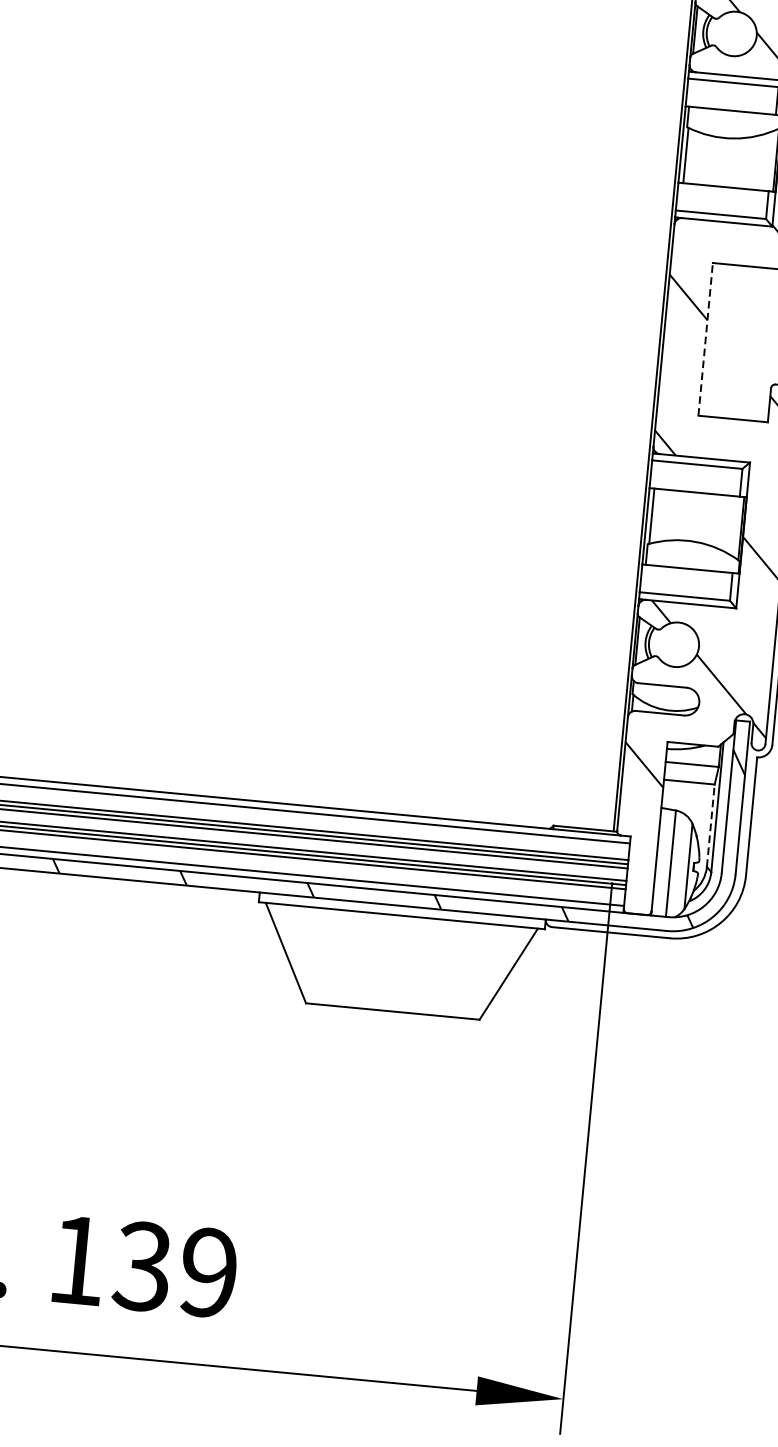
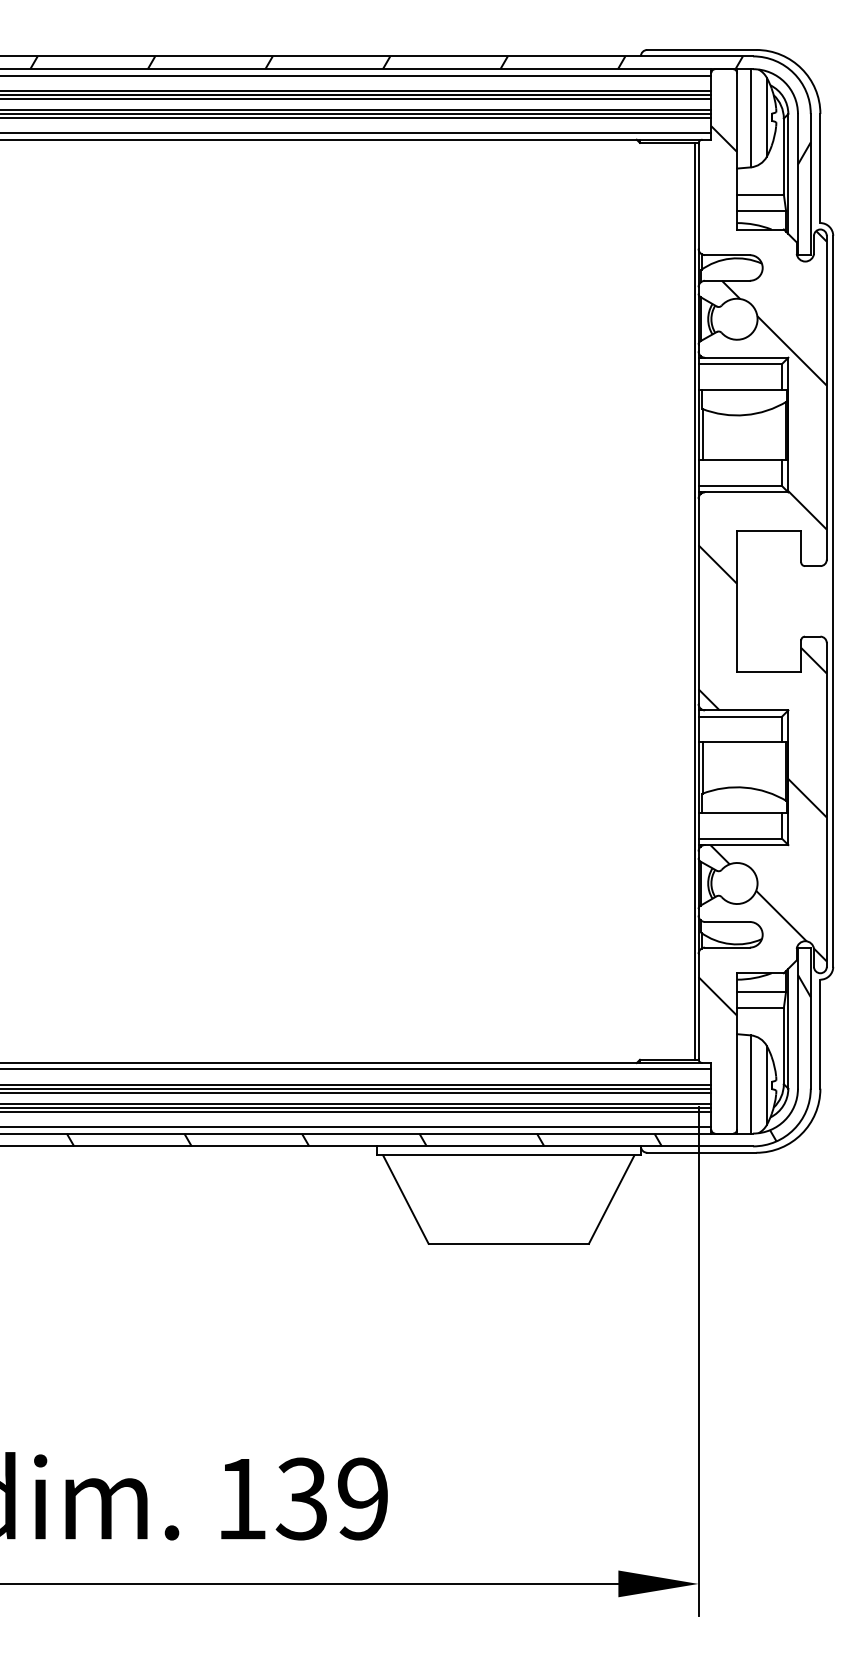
line: (706, 339) -> (737, 601), dashed -> solid
line: (710, 824) -> (783, 1045), dashed -> solid

